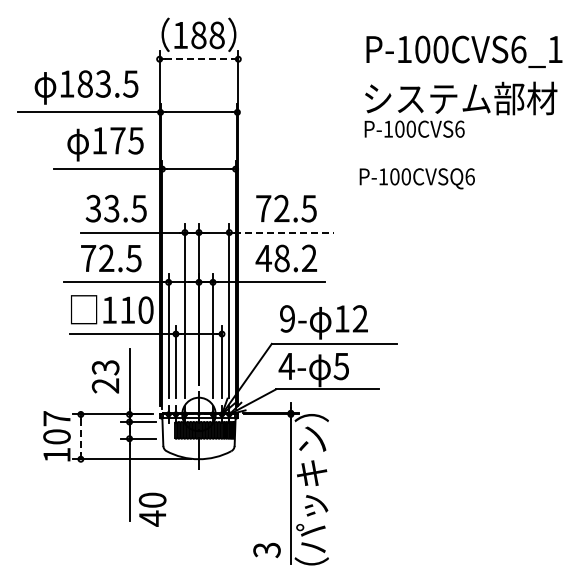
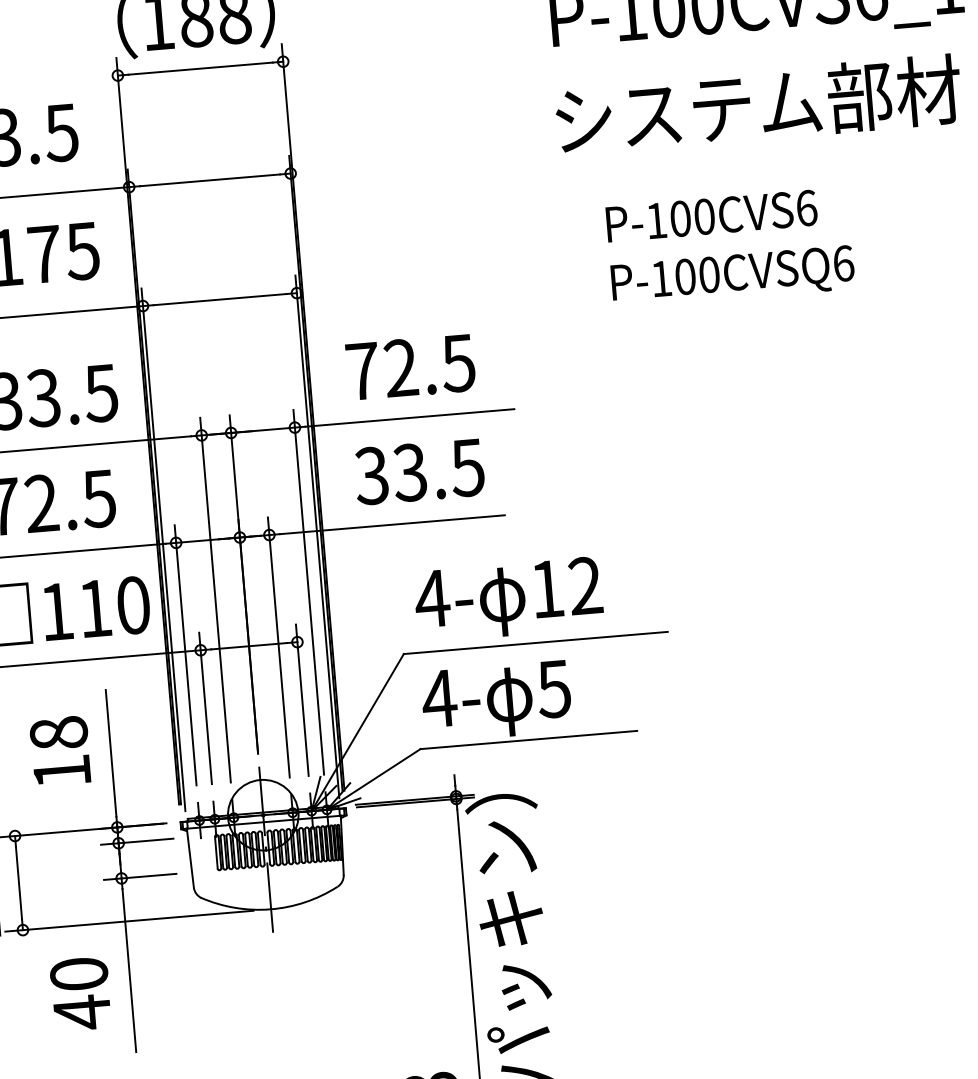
line: (199, 59) -> (201, 69), dashed -> solid
text: (414, 128) -> (711, 214), moved
text: (416, 178) -> (731, 276), moved
line: (284, 232) -> (410, 417), dashed -> solid
text: (286, 258) -> (419, 471), 48.2 -> 33.5
text: (287, 318) -> (432, 597), 9- -> 4-
text: (105, 376) -> (60, 751), 23 -> 18
line: (80, 437) -> (18, 884), dashed -> solid
text: (152, 509) -> (80, 993), moved

